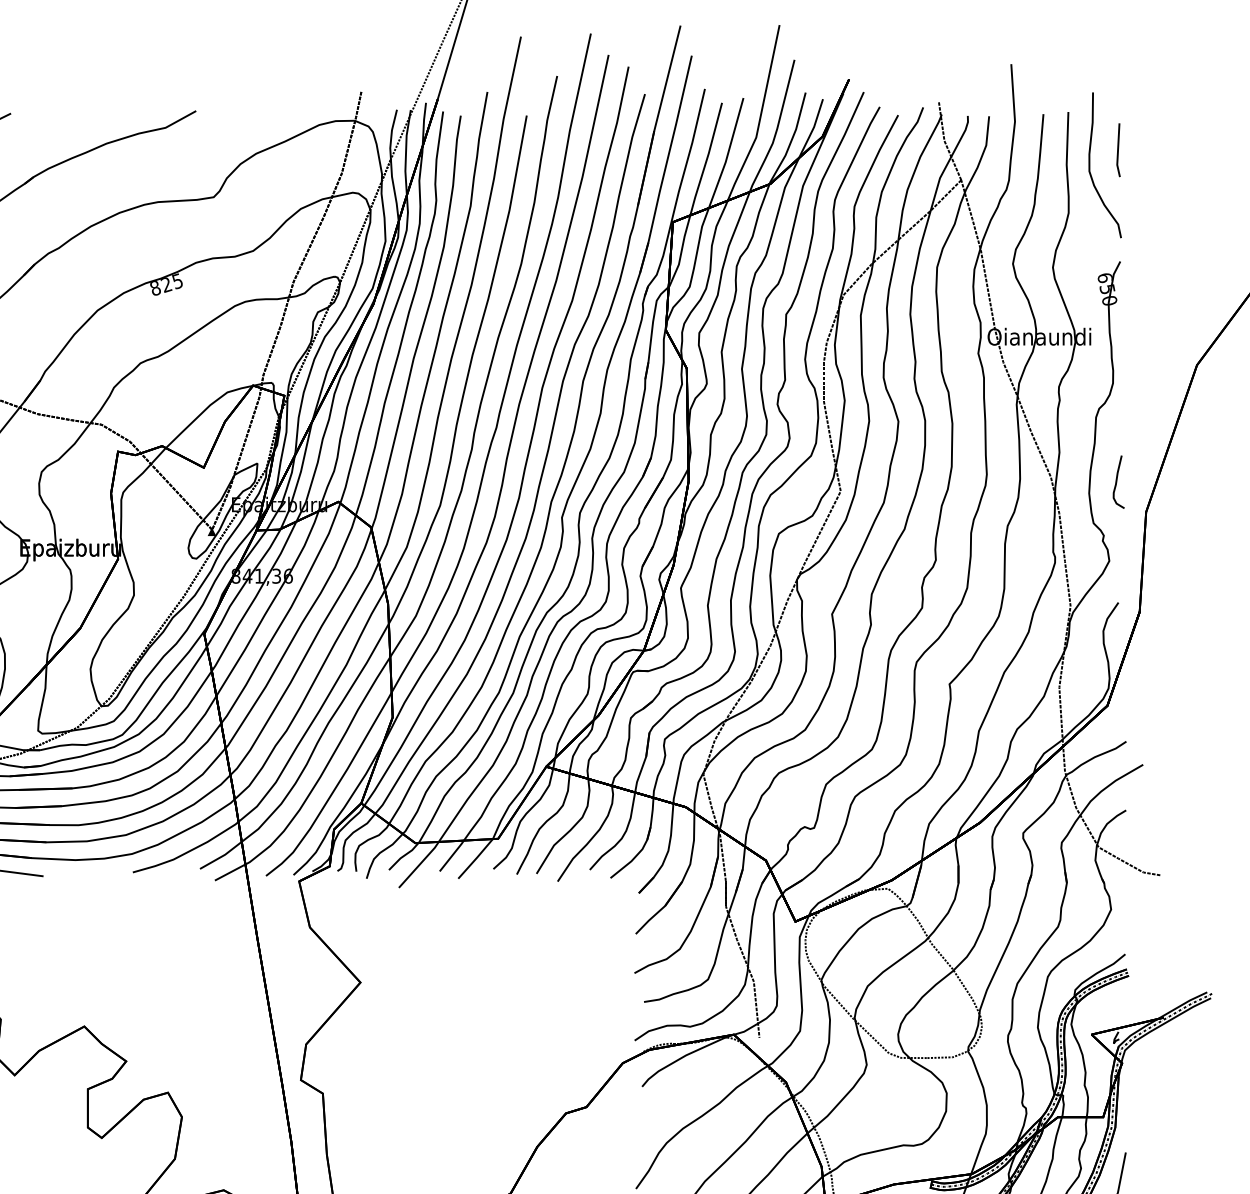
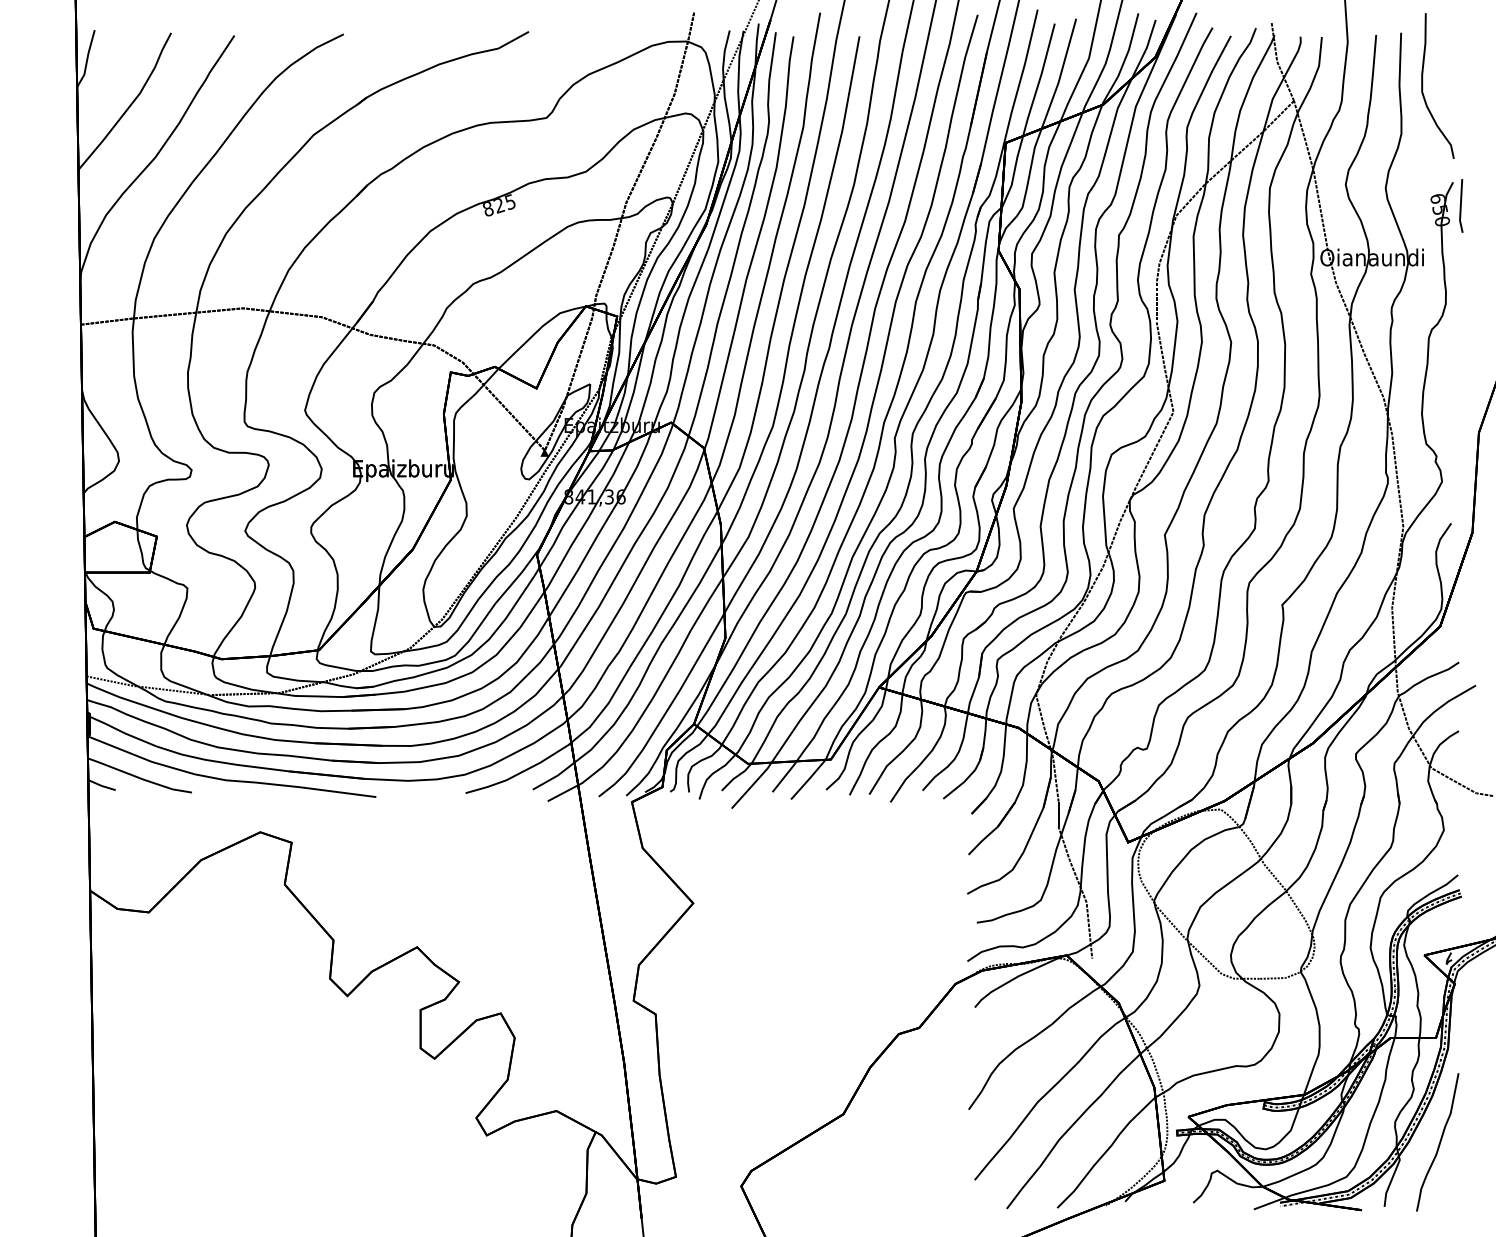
line: (1118, 149) -> (1461, 205), moved
curve: (1117, 480) -> (1450, 401), removed

